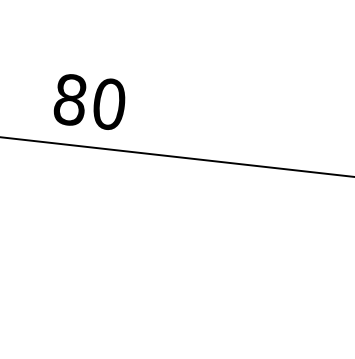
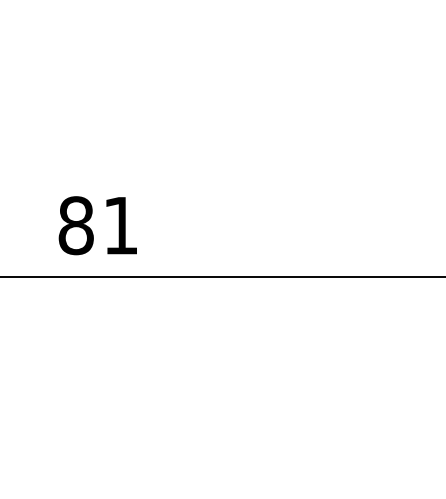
text: (108, 104) -> (120, 225), 80 -> 81

